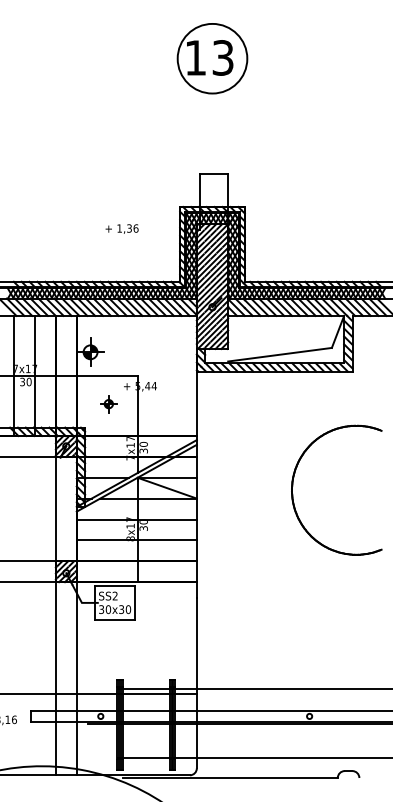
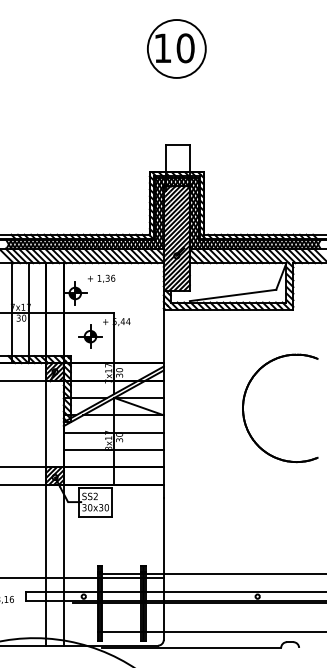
text: (222, 58) -> (185, 48), 13 -> 10
text: (122, 228) -> (101, 278), moved
part: (108, 404) -> (90, 336), size x1.67

